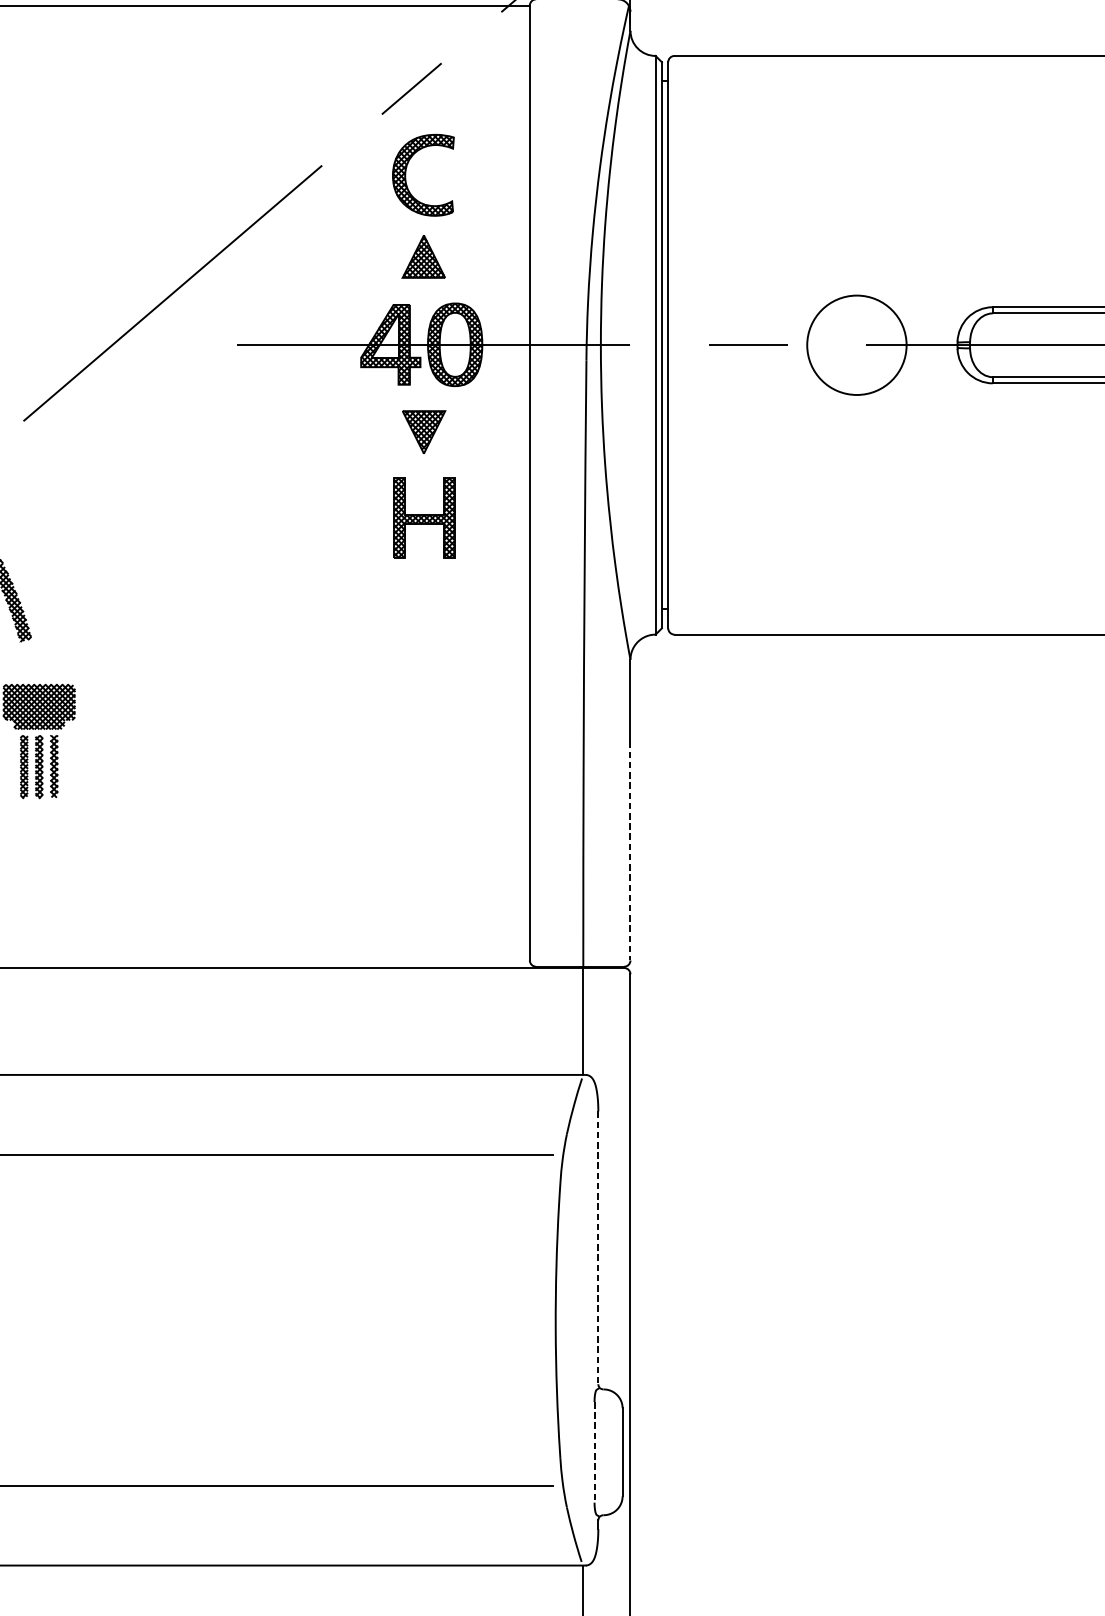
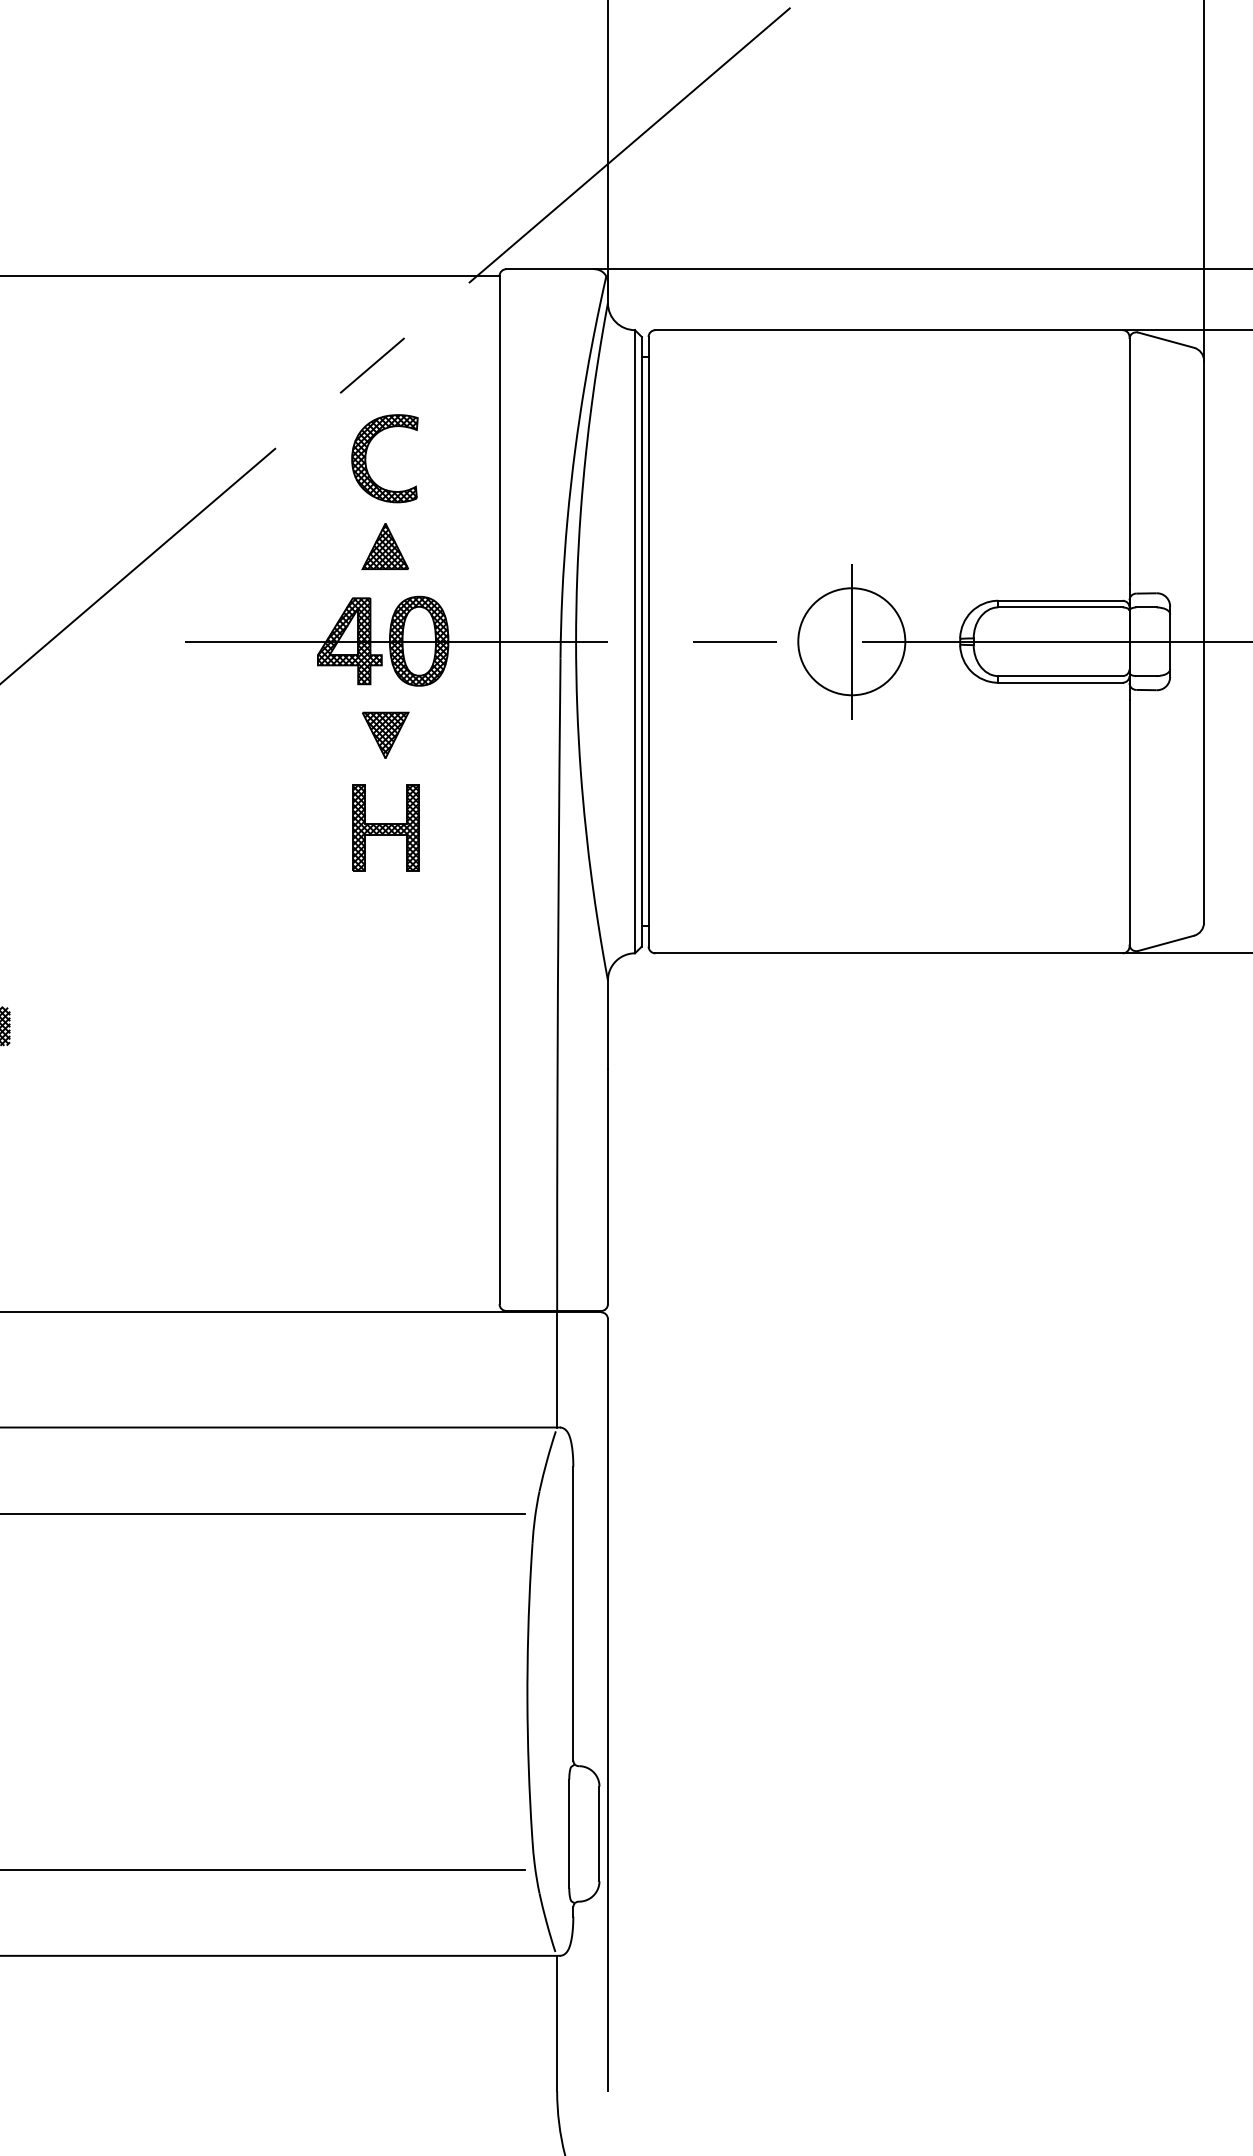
line: (856, 345) -> (851, 641), added
line: (630, 851) -> (607, 1186), dashed -> solid
line: (598, 1247) -> (573, 1613), dashed -> solid
line: (594, 1452) -> (569, 1834), dashed -> solid

